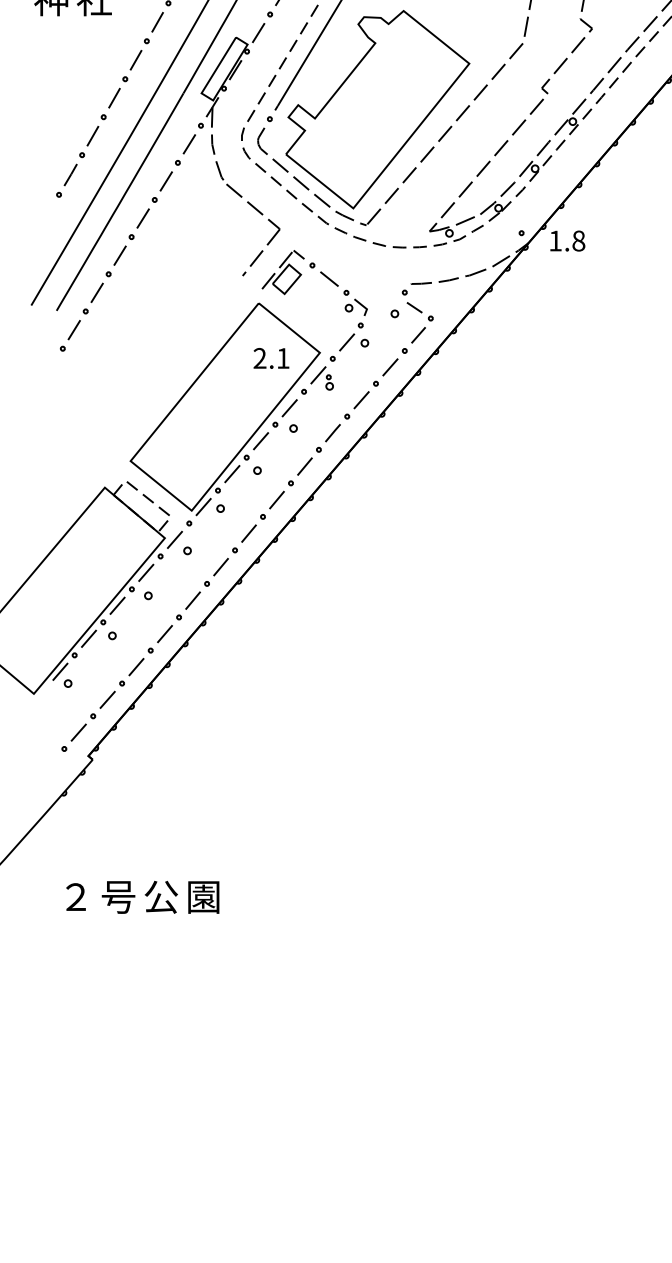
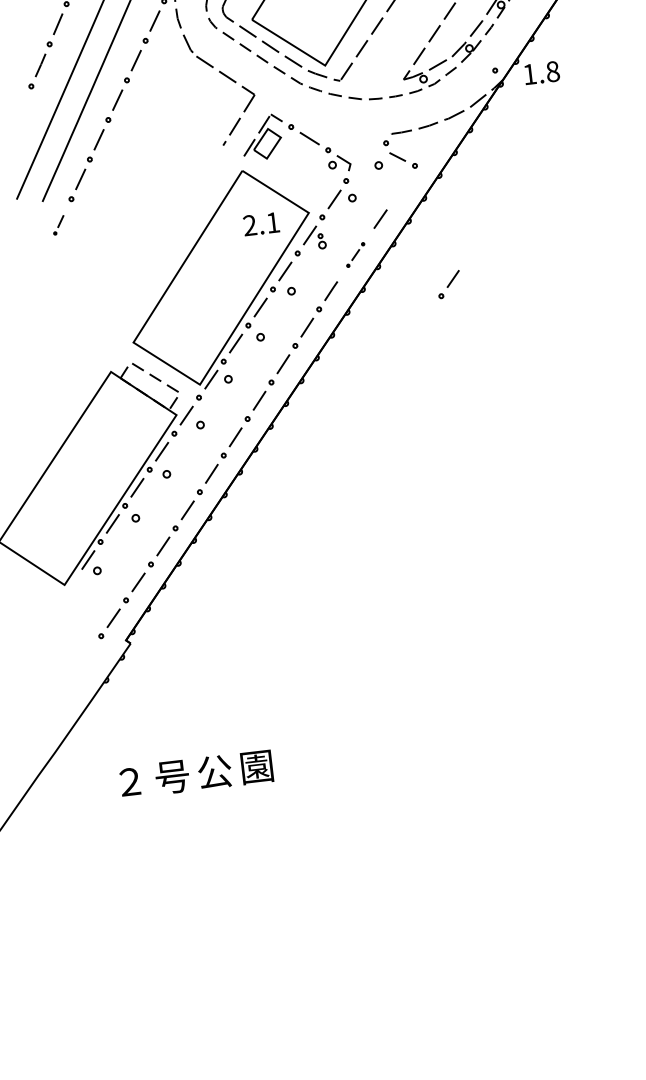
part: (69, 335) -> (58, 224), size x0.6
part: (413, 340) -> (448, 284), moved
part: (361, 399) -> (355, 254), size x0.6

